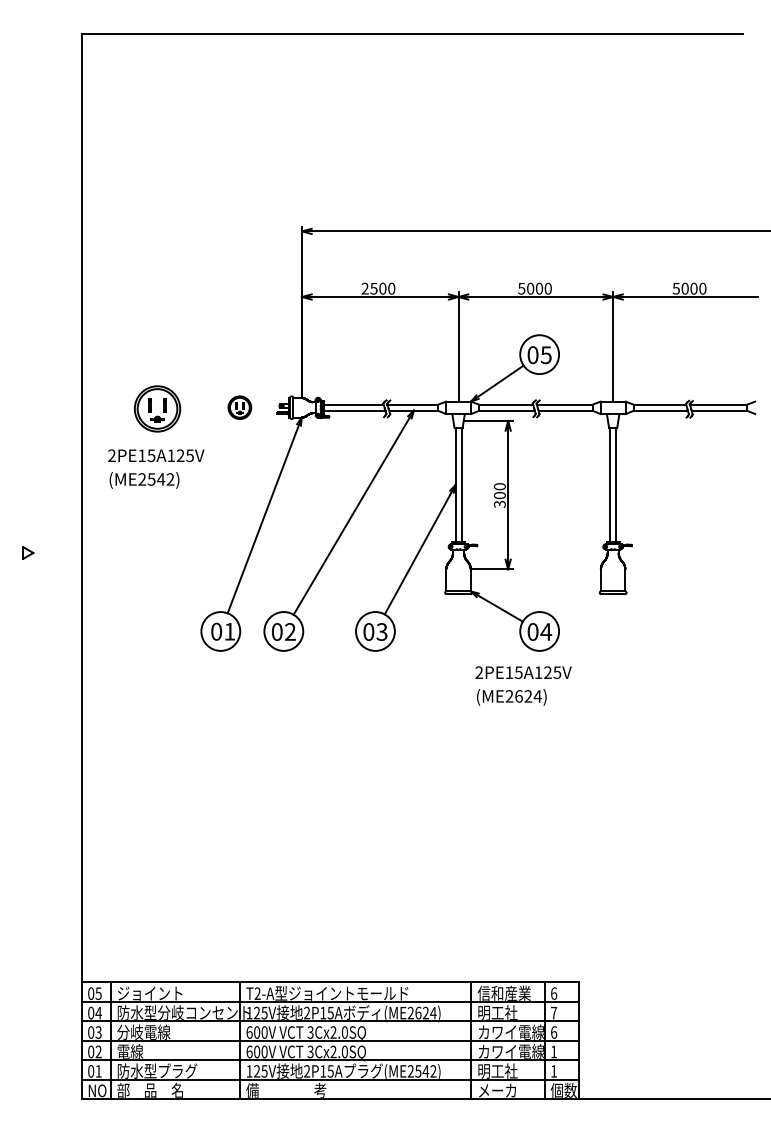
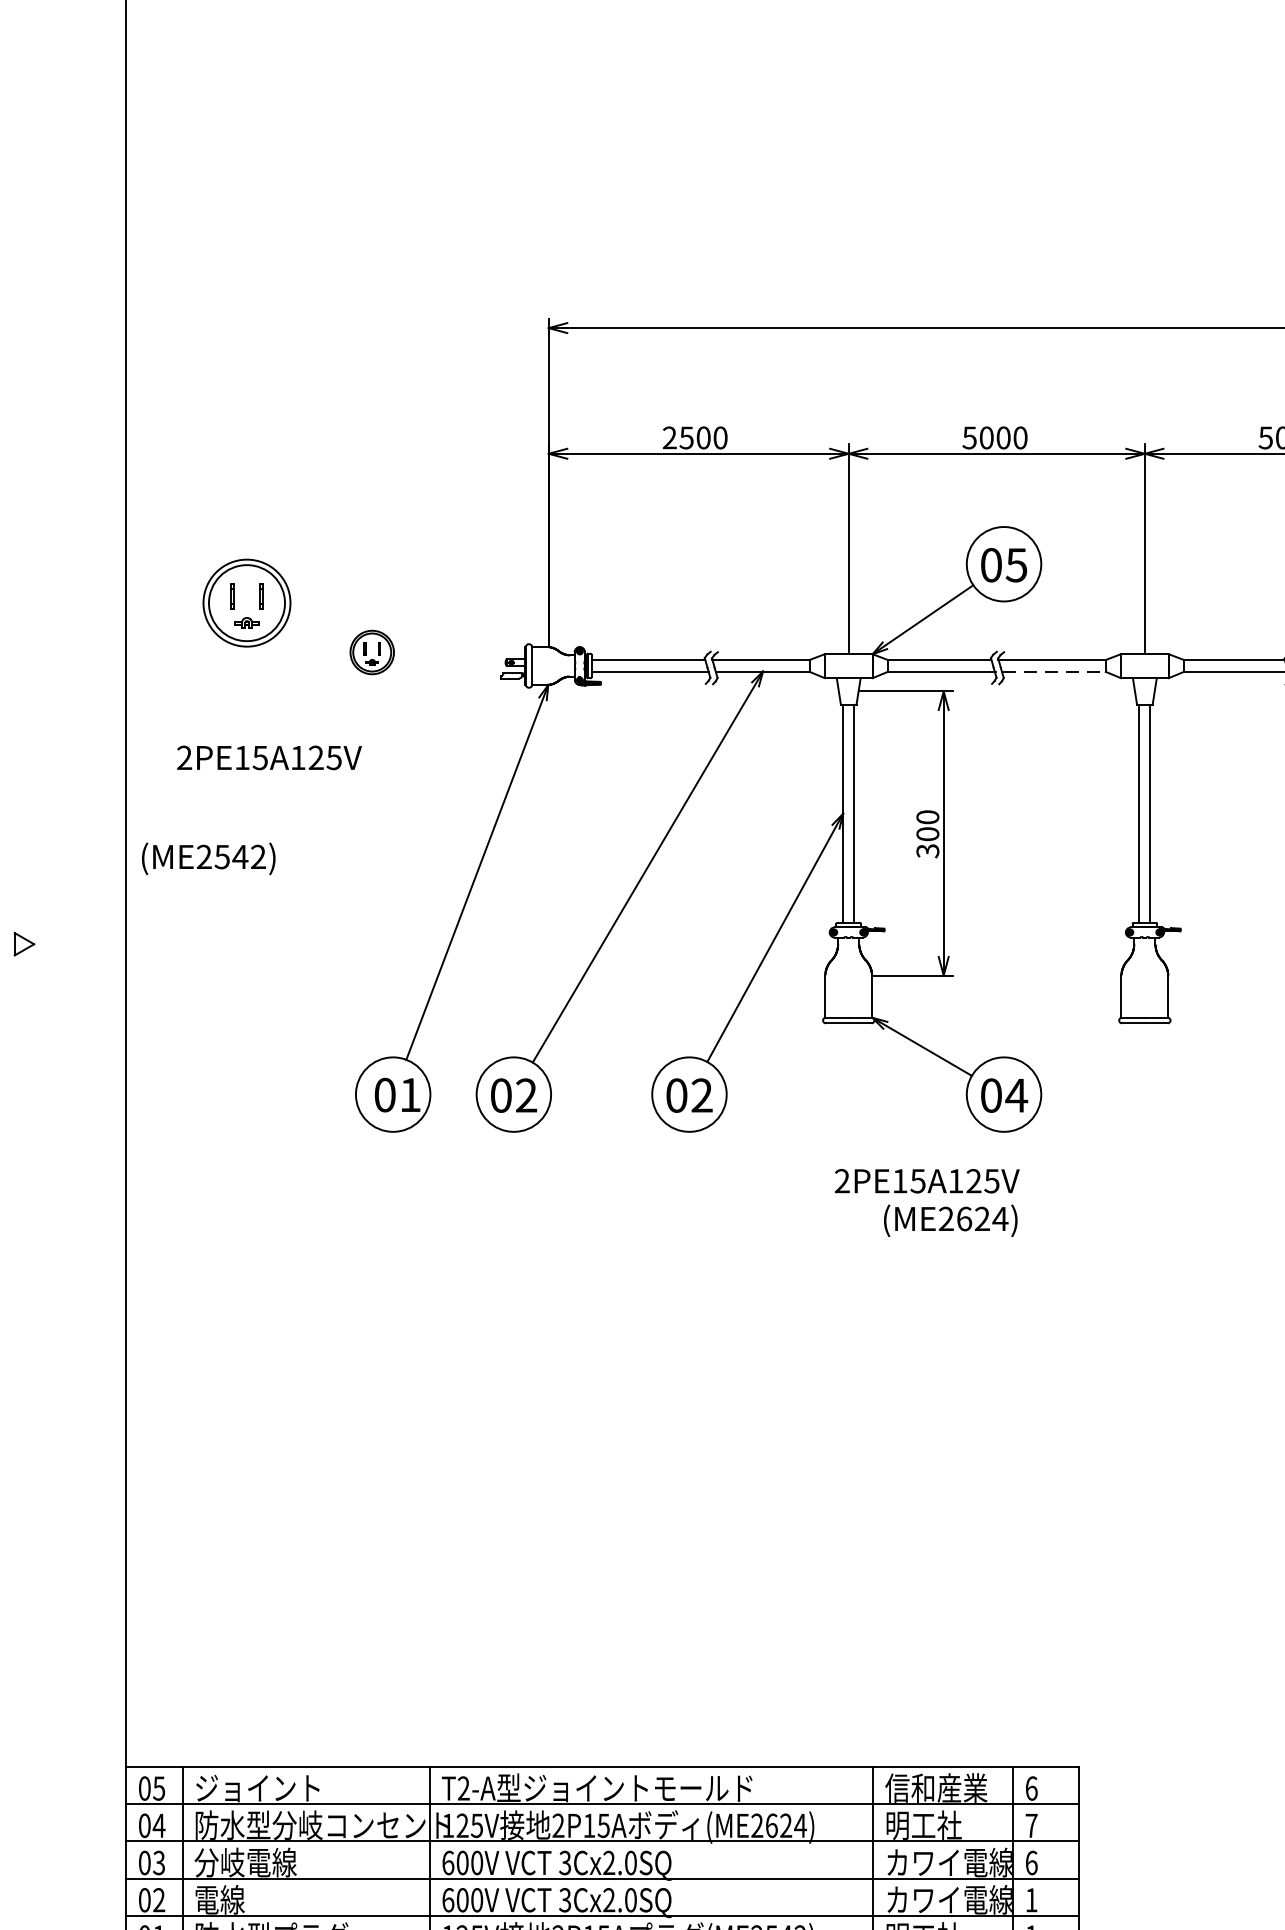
part: (239, 407) -> (371, 652), moved
part: (157, 408) -> (246, 602), moved
line: (565, 410) -> (1053, 671), solid -> dashed
text: (144, 480) -> (208, 858), moved
text: (381, 631) -> (701, 1094), 03 -> 02
text: (523, 672) -> (927, 1180), moved

